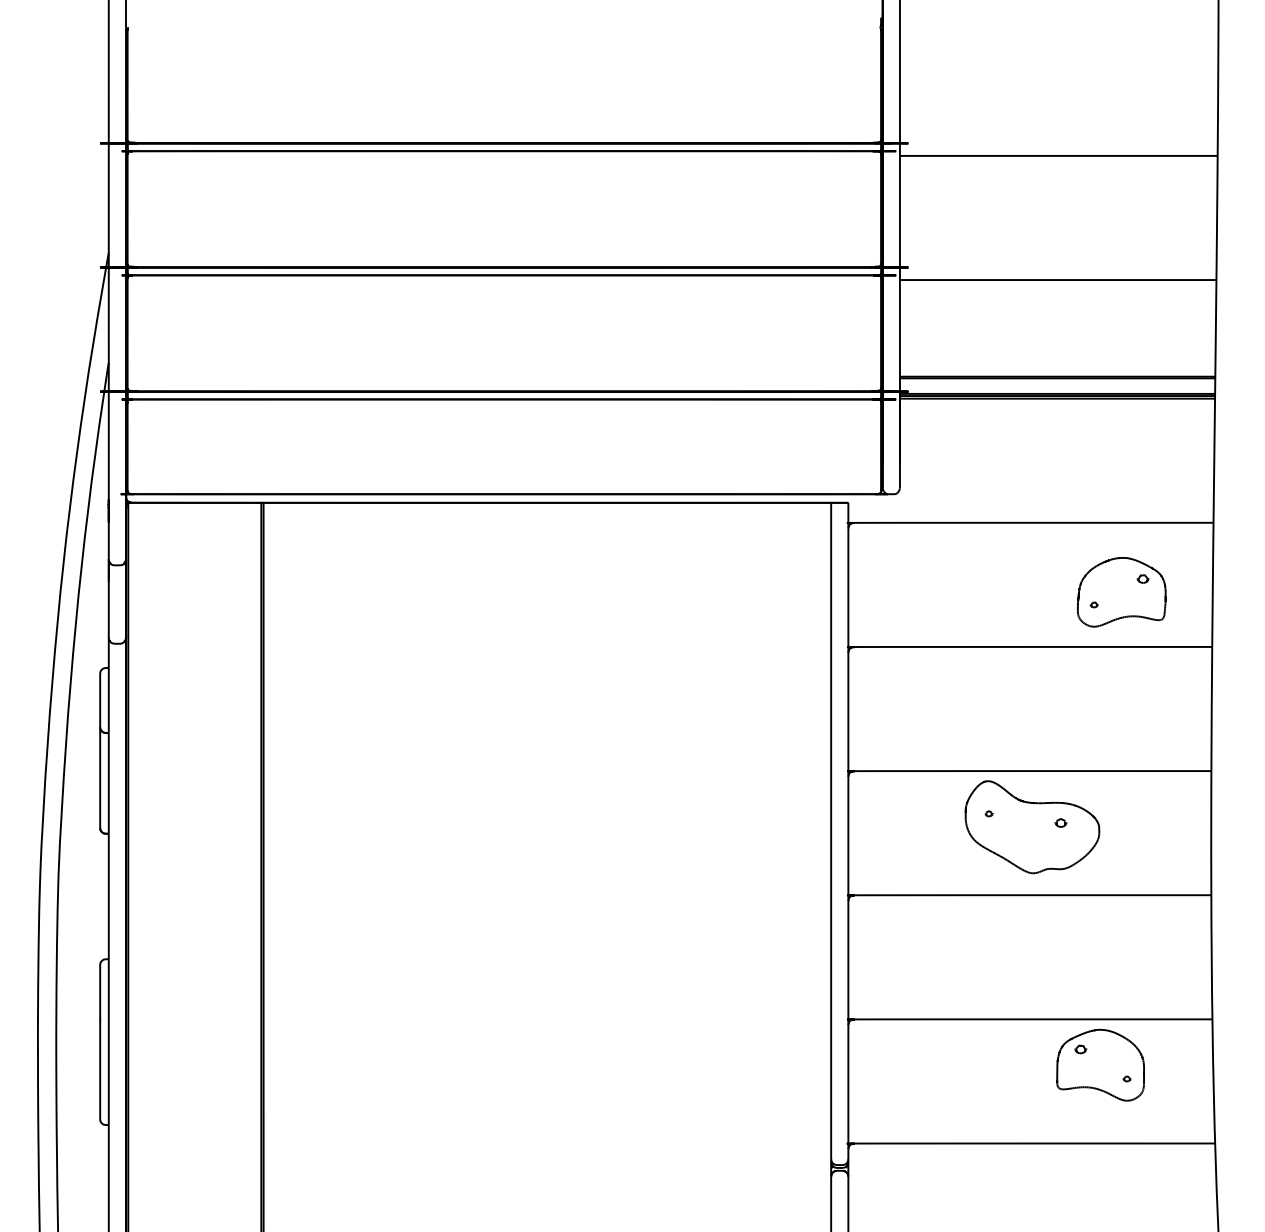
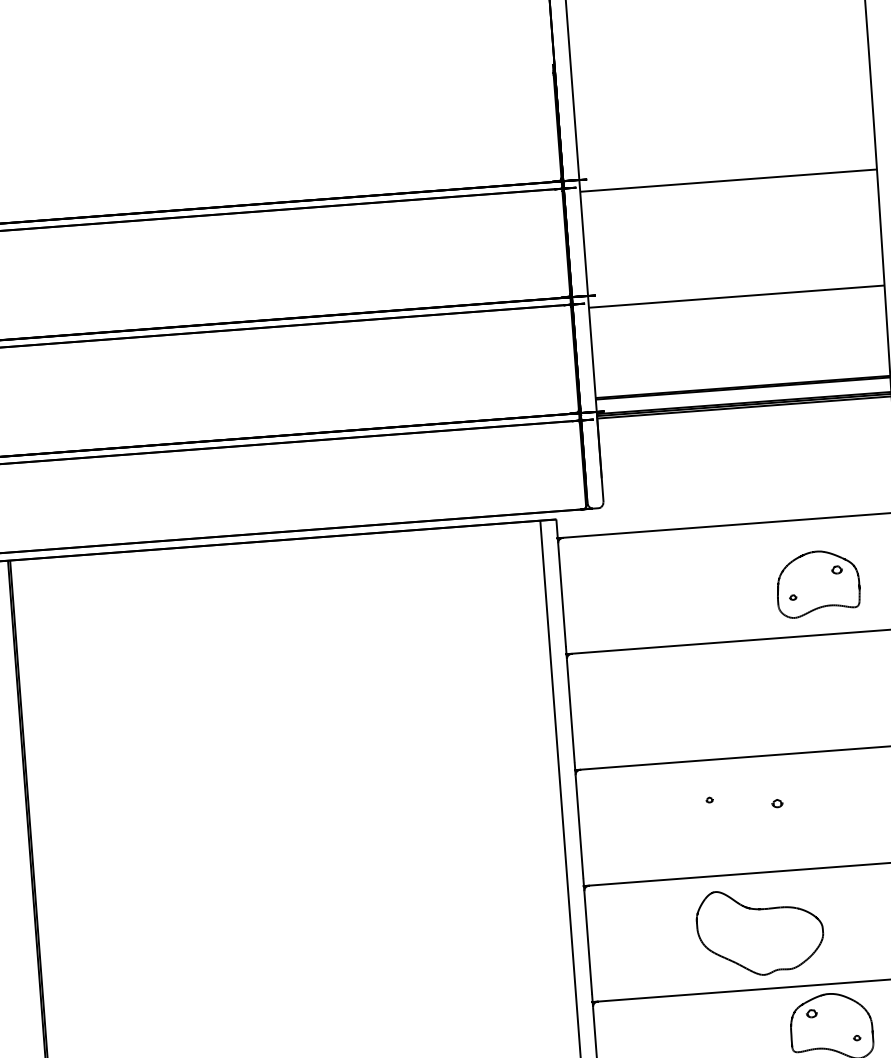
part: (1032, 827) -> (760, 932), moved

